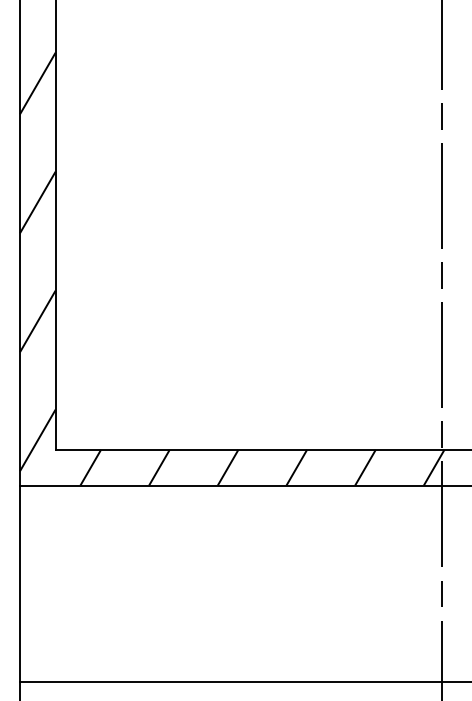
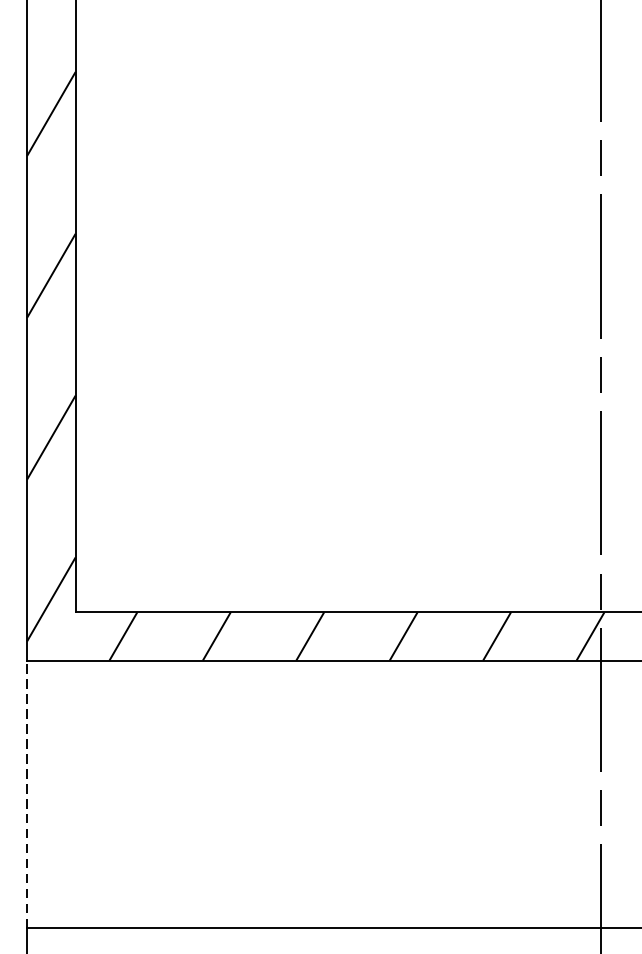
line: (19, 583) -> (26, 793), solid -> dashed

